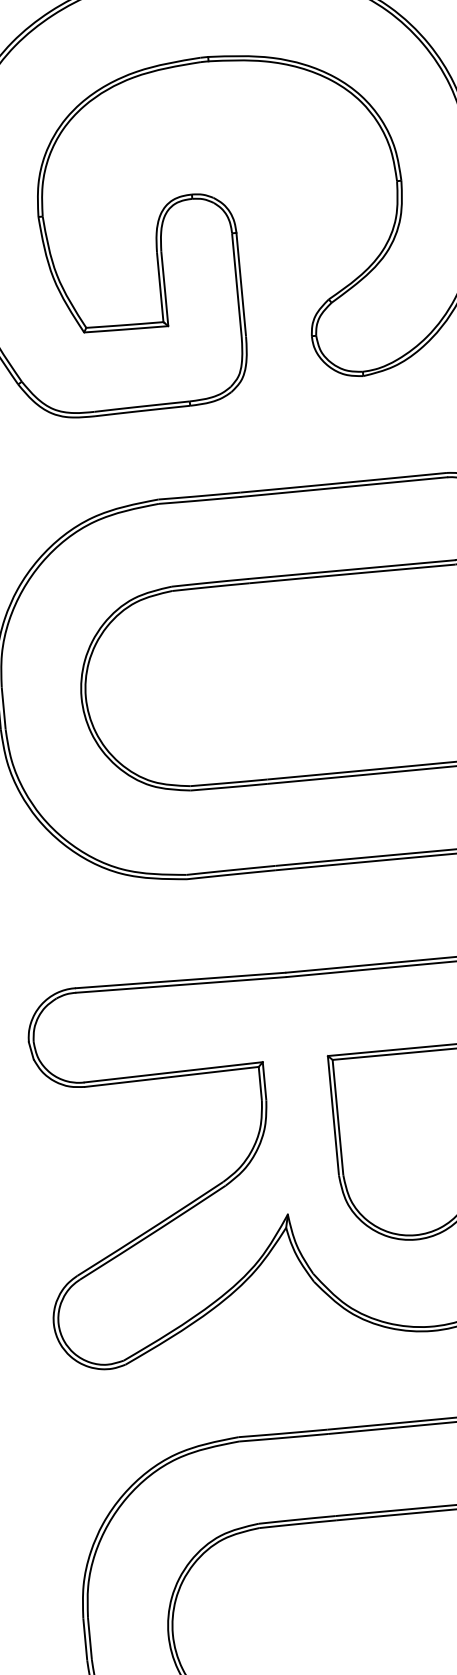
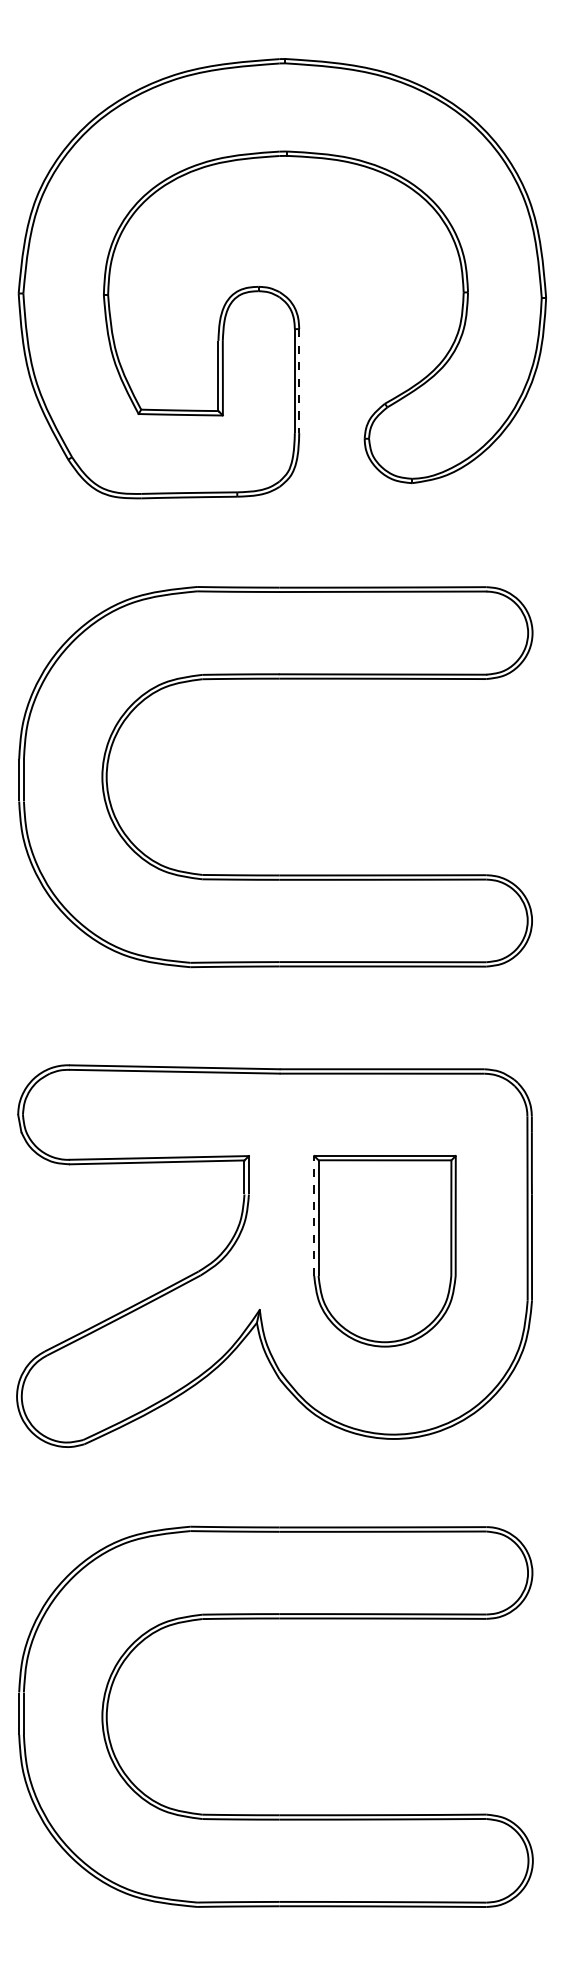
line: (241, 285) -> (299, 381), solid -> dashed
line: (333, 1115) -> (314, 1215), solid -> dashed

